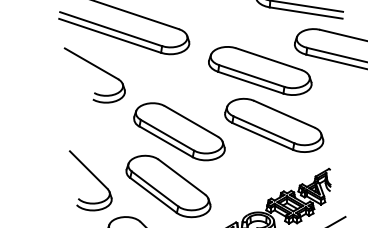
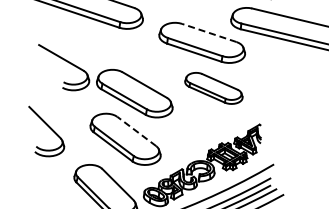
line: (268, 58) -> (209, 32), solid -> dashed
part: (95, 75) -> (64, 67), moved
part: (273, 125) -> (213, 88), size x0.7
line: (181, 177) -> (136, 131), solid -> dashed
part: (90, 180) -> (46, 131), moved

